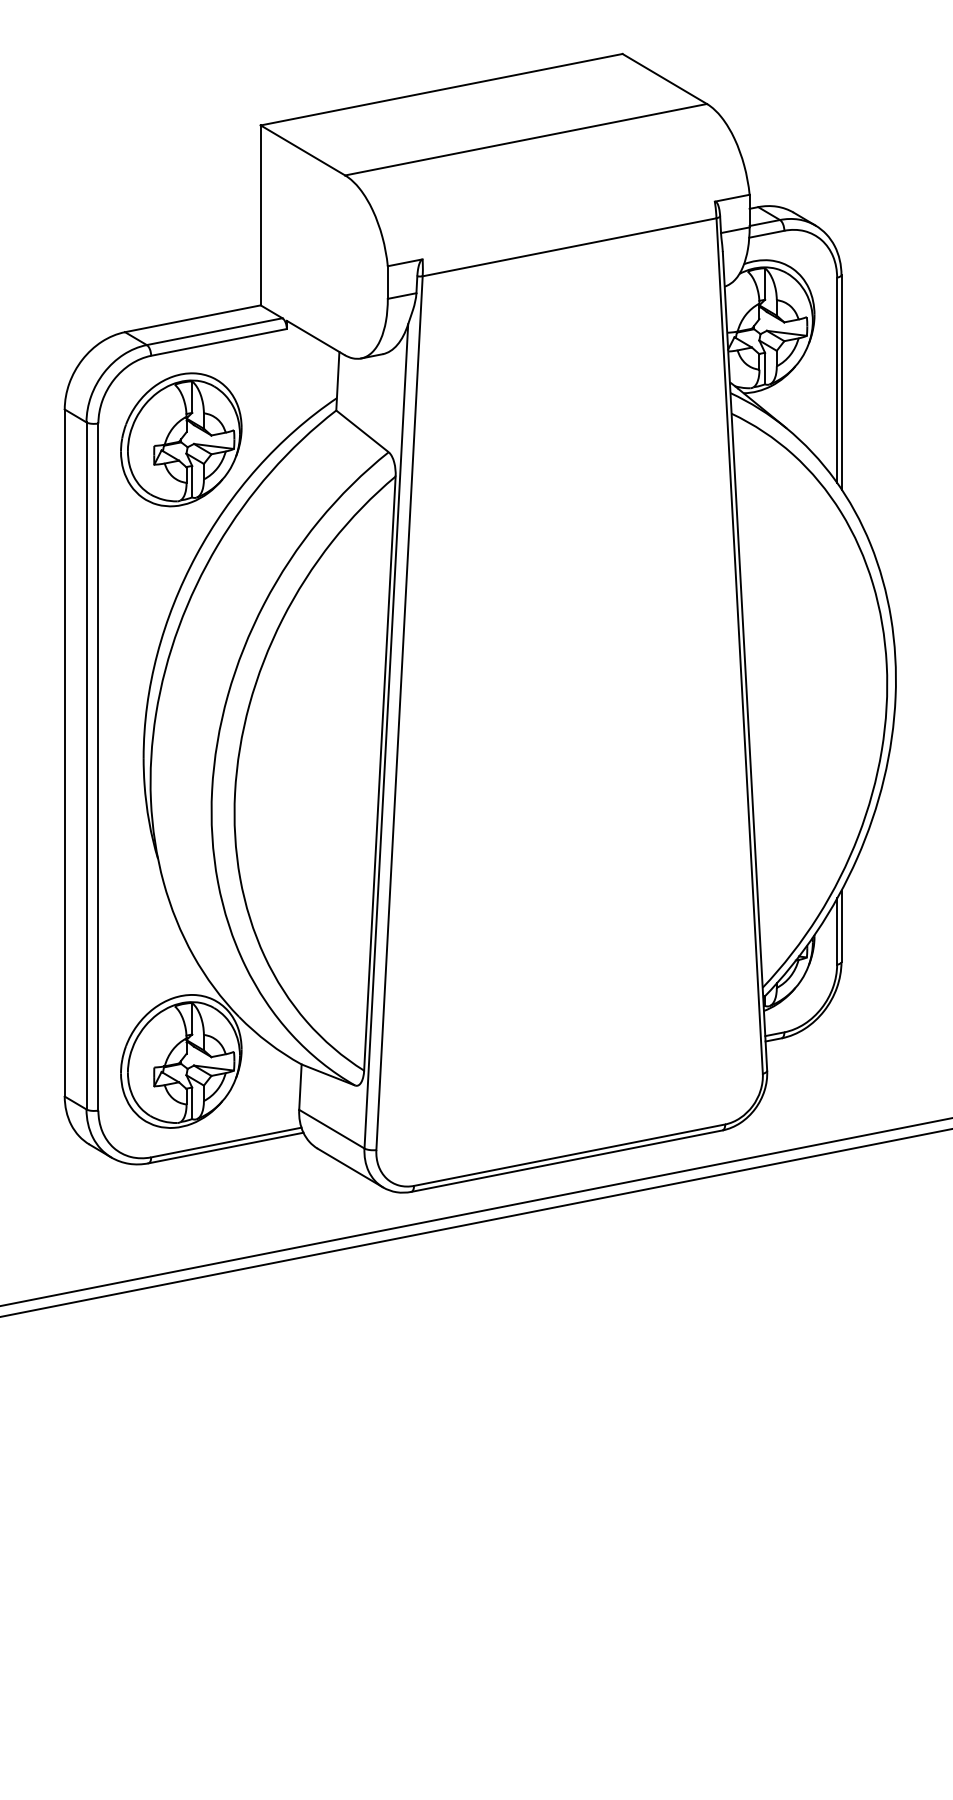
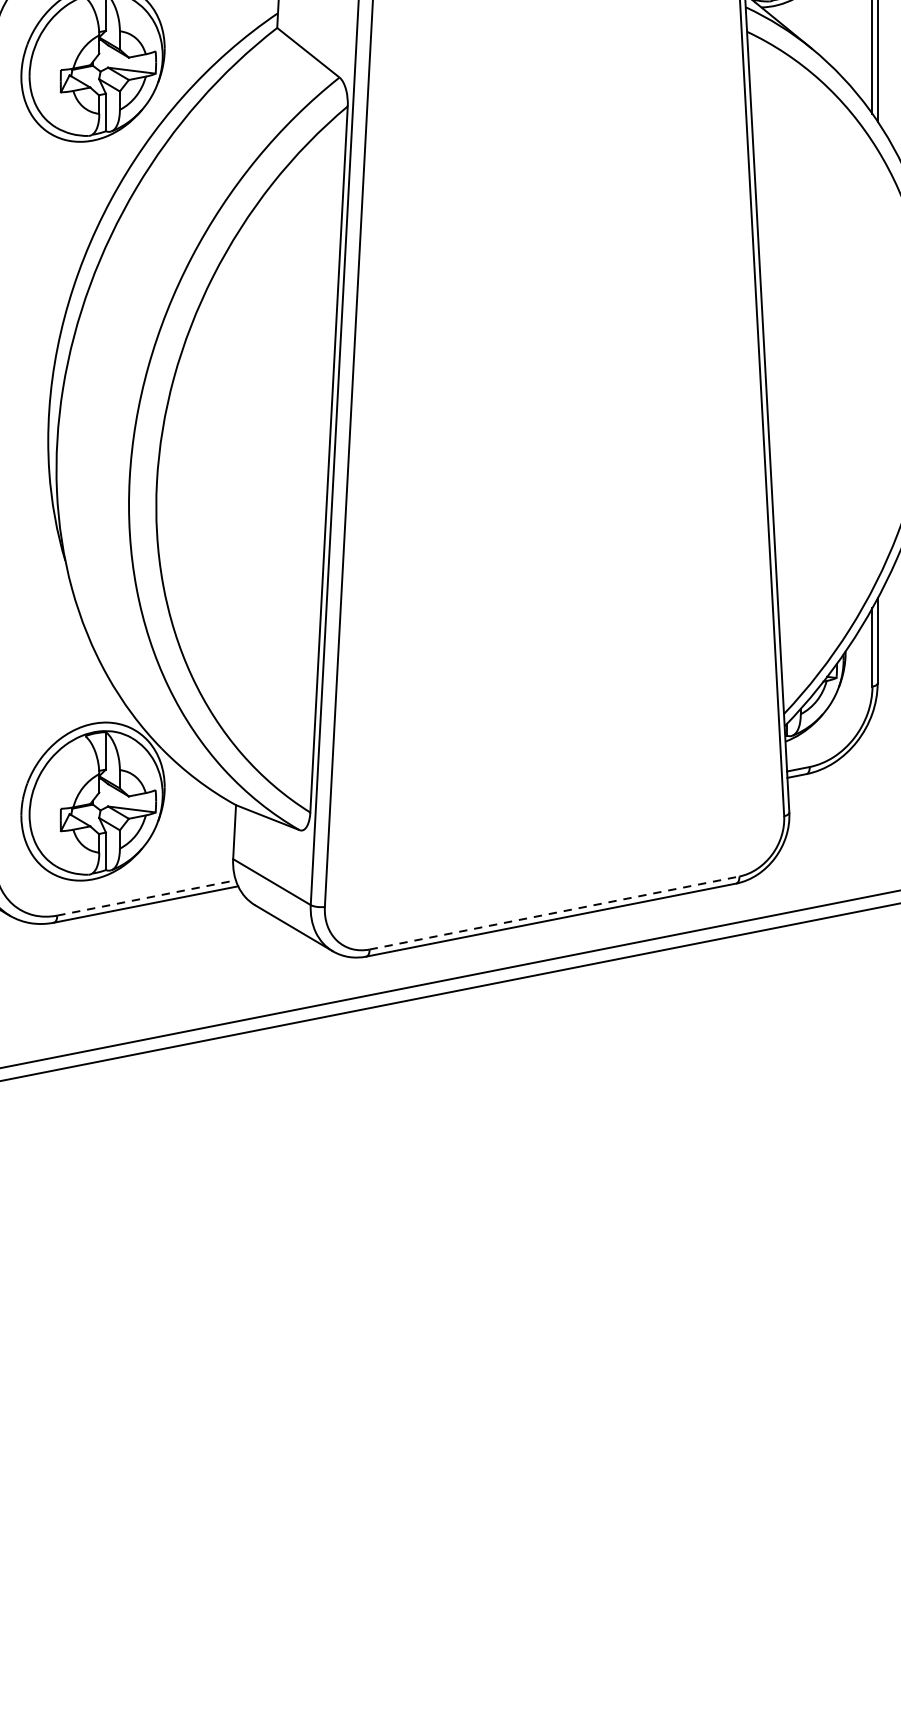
line: (226, 1142) -> (146, 897), solid -> dashed
line: (569, 1155) -> (554, 913), solid -> dashed

